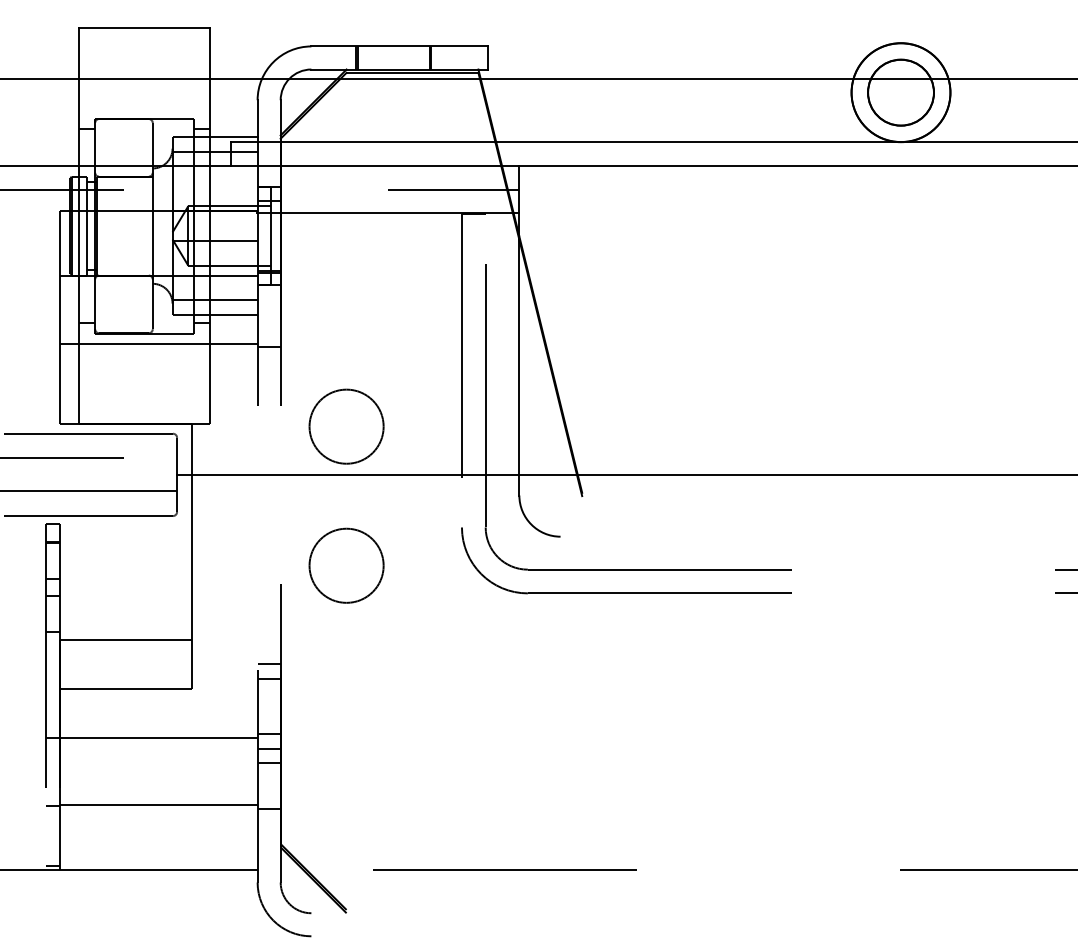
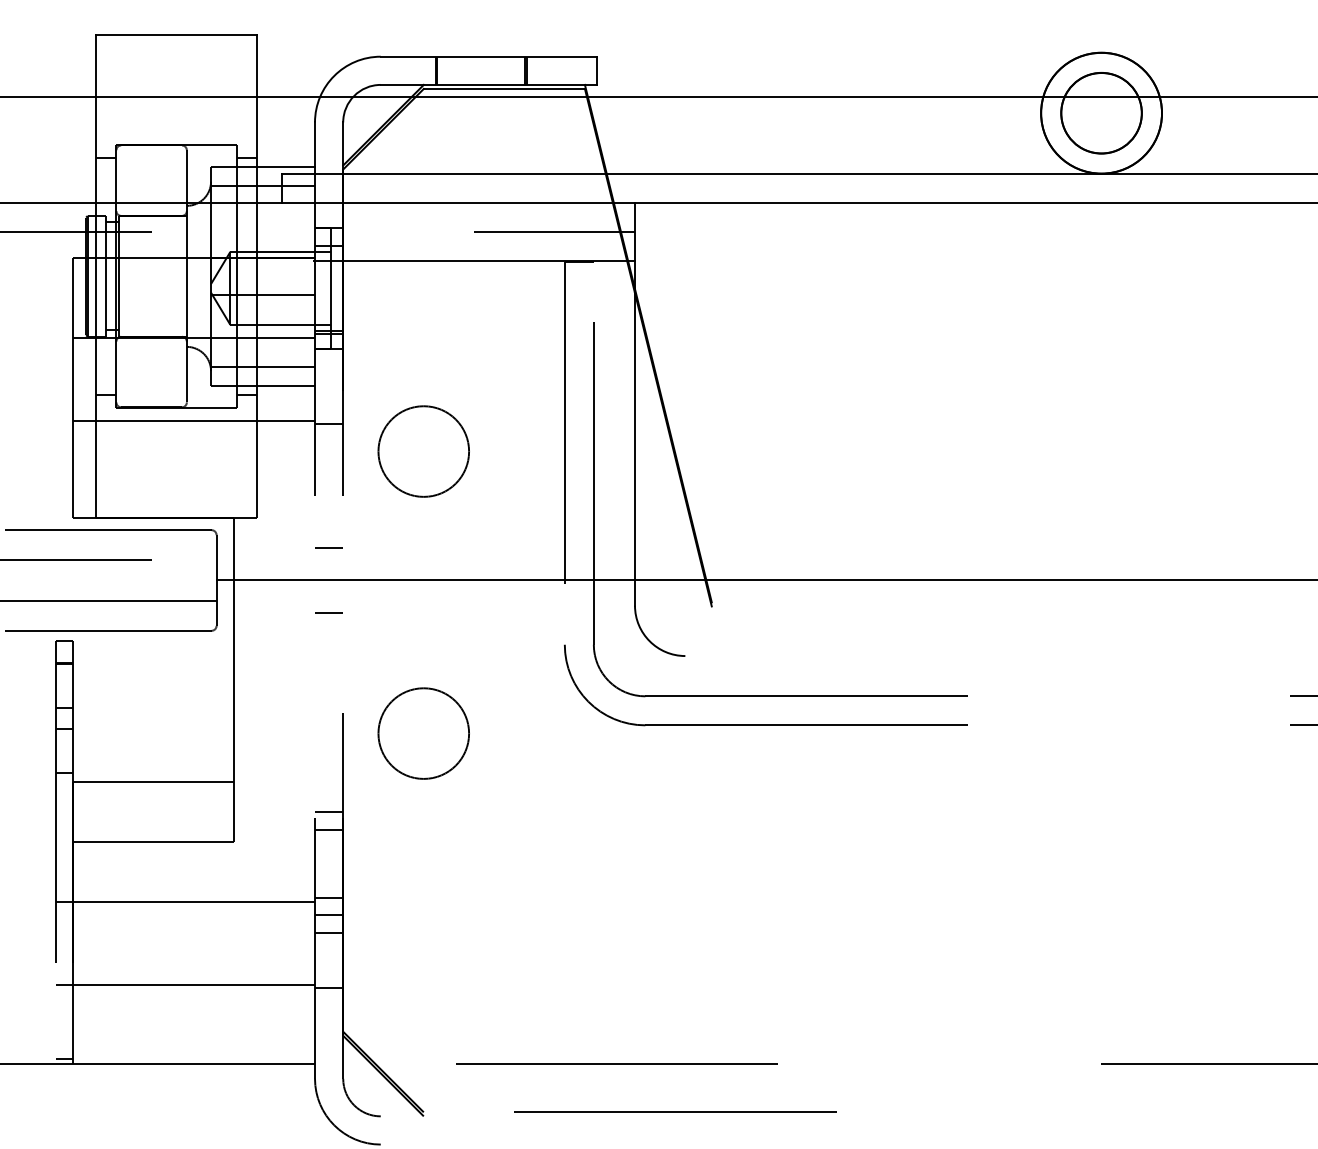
circle: (346, 426) -> (423, 451), moved
line: (269, 447) -> (329, 547), added
line: (269, 501) -> (329, 613), added
circle: (346, 565) -> (423, 733), moved
line: (552, 909) -> (675, 1111), added

